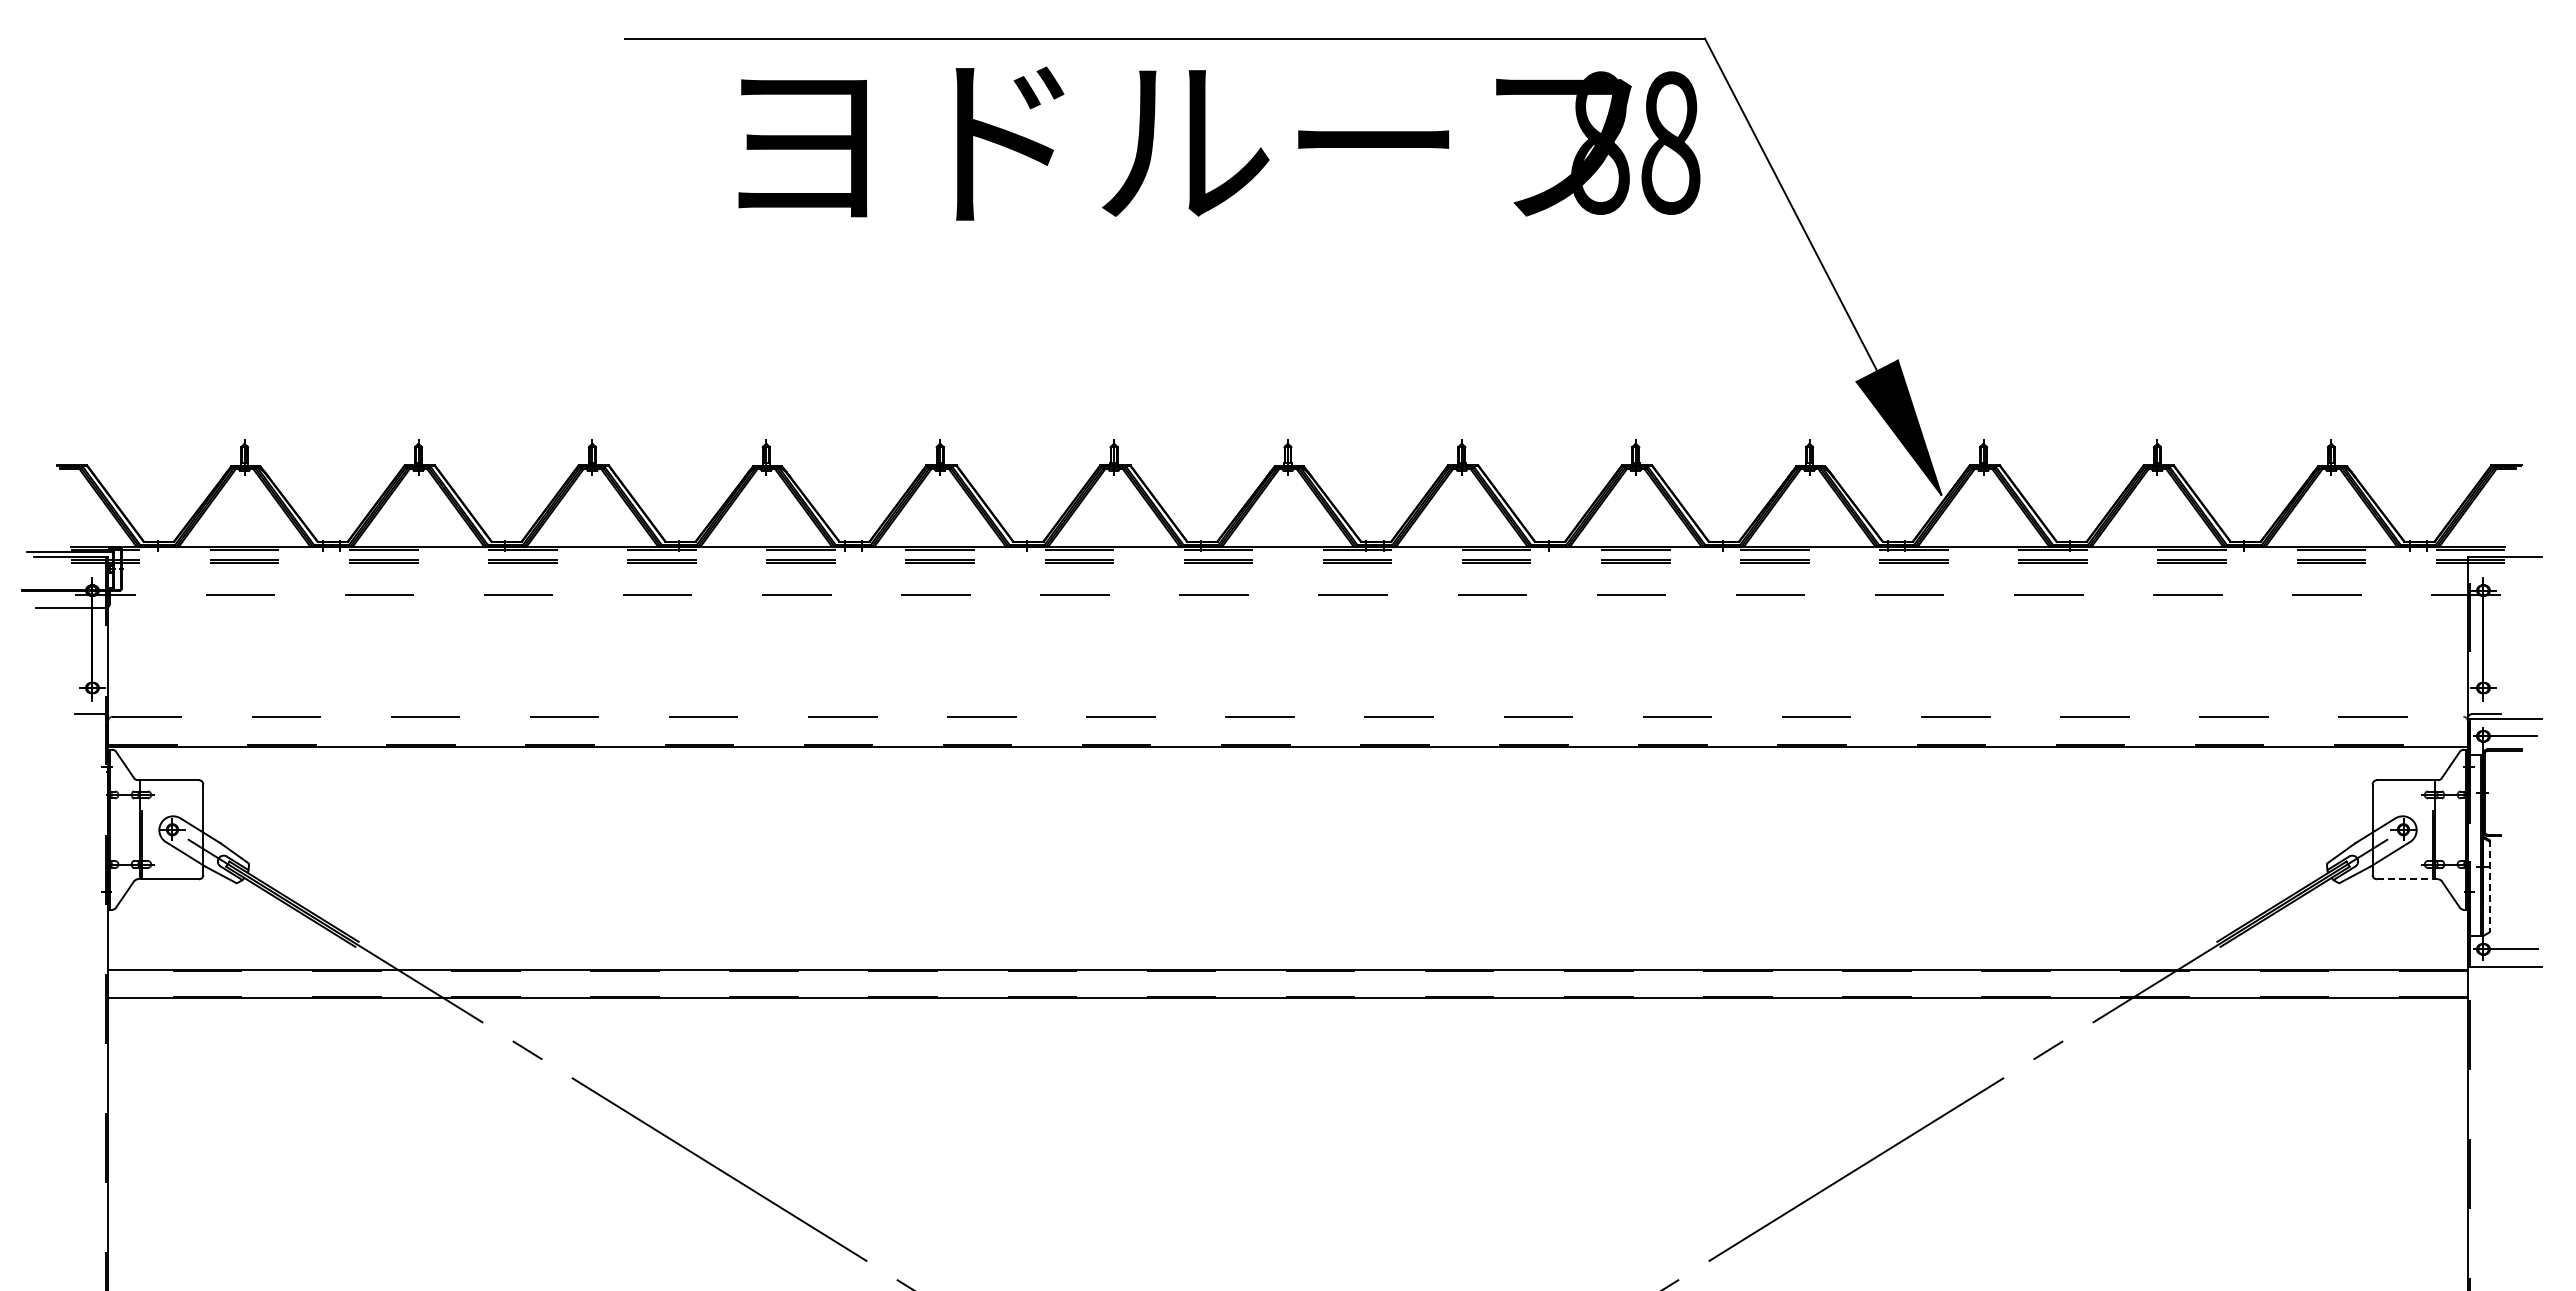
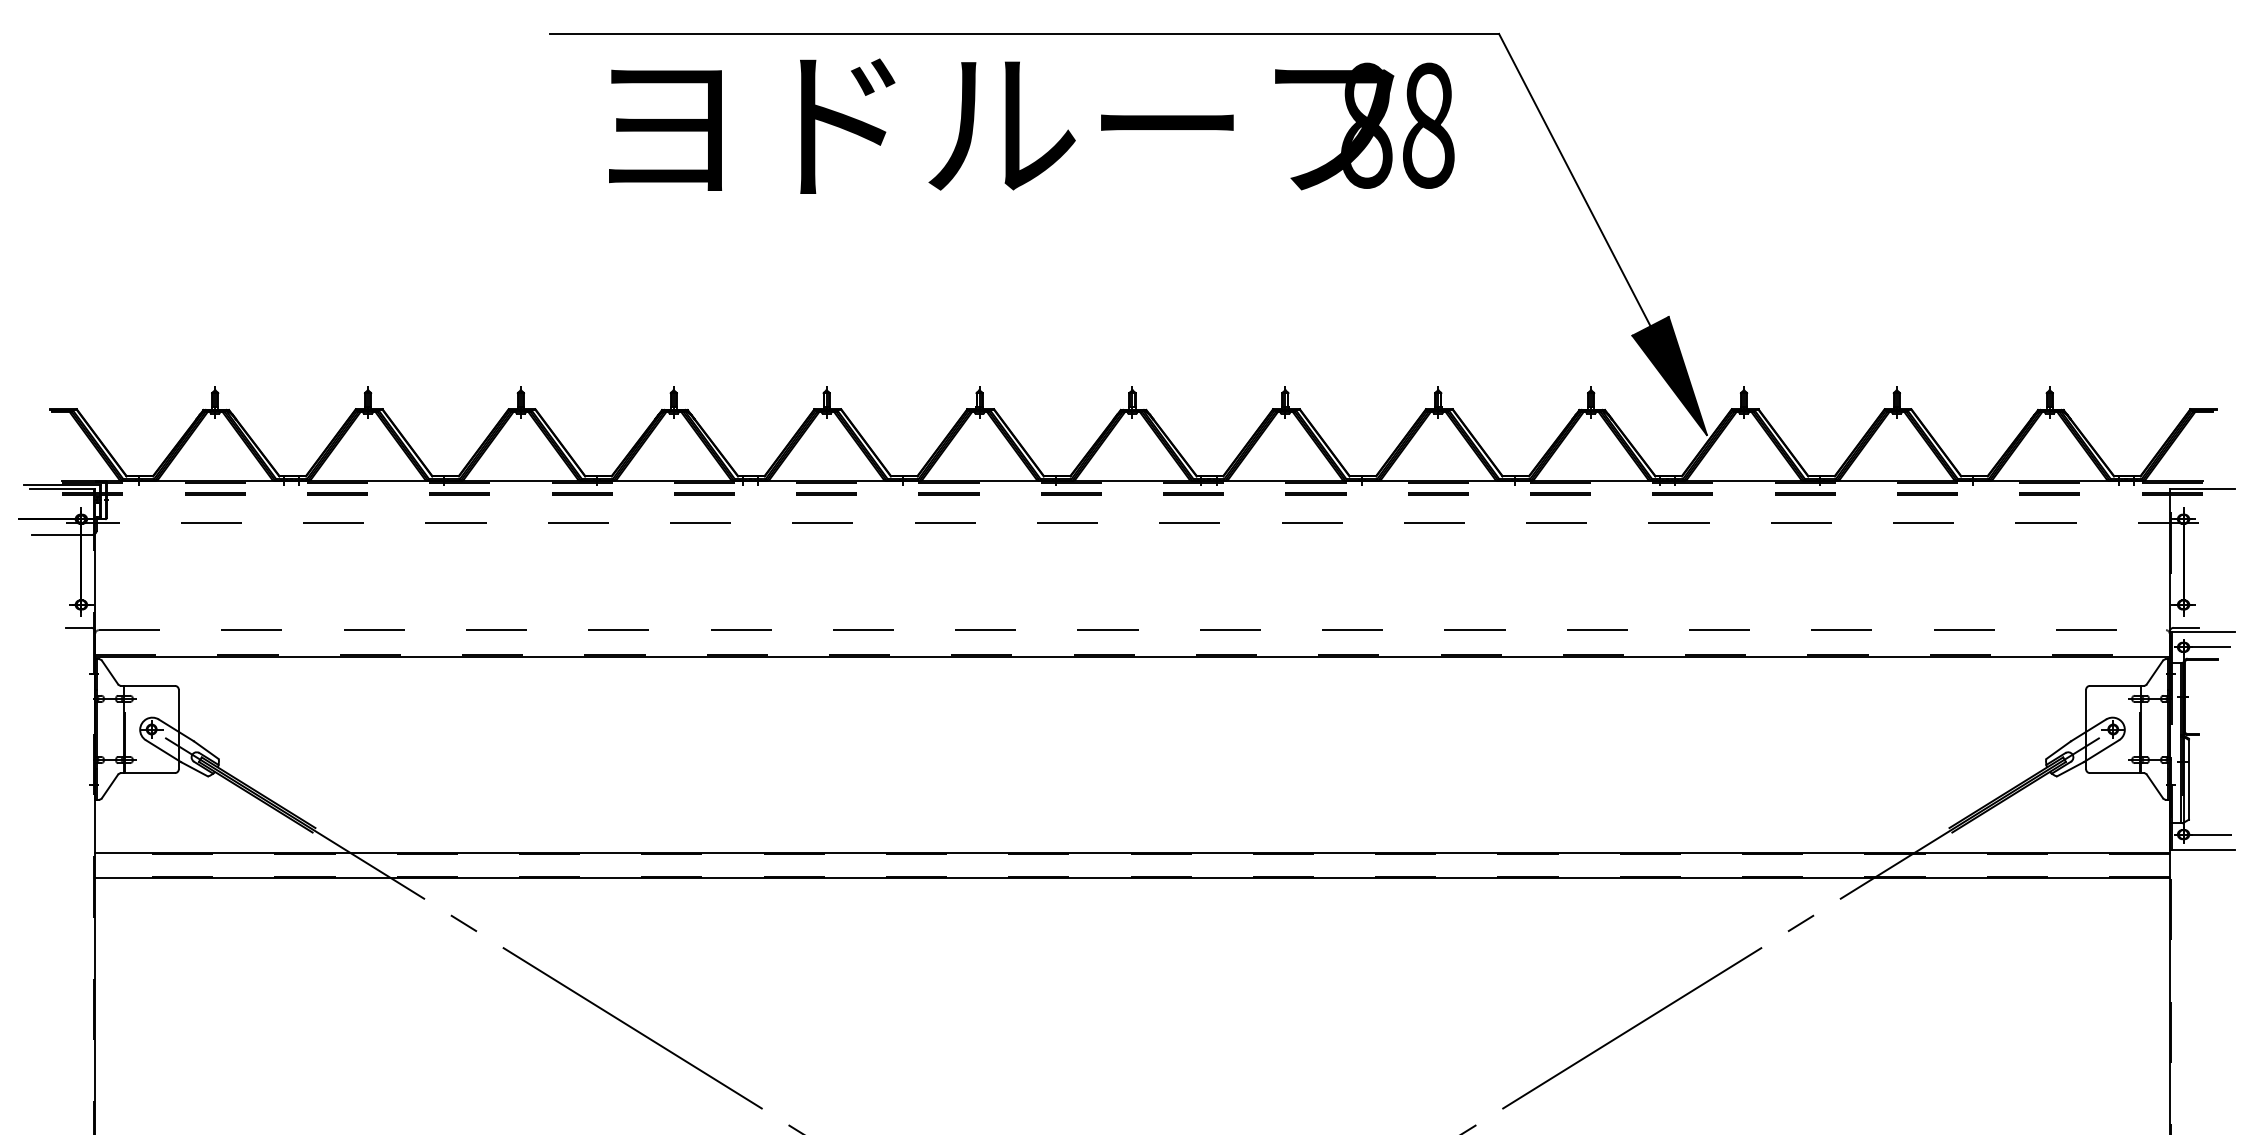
text: (1219, 143) -> (1031, 126), moved
line: (2407, 879) -> (2116, 773), dashed -> solid
line: (2489, 886) -> (2188, 779), dashed -> solid

